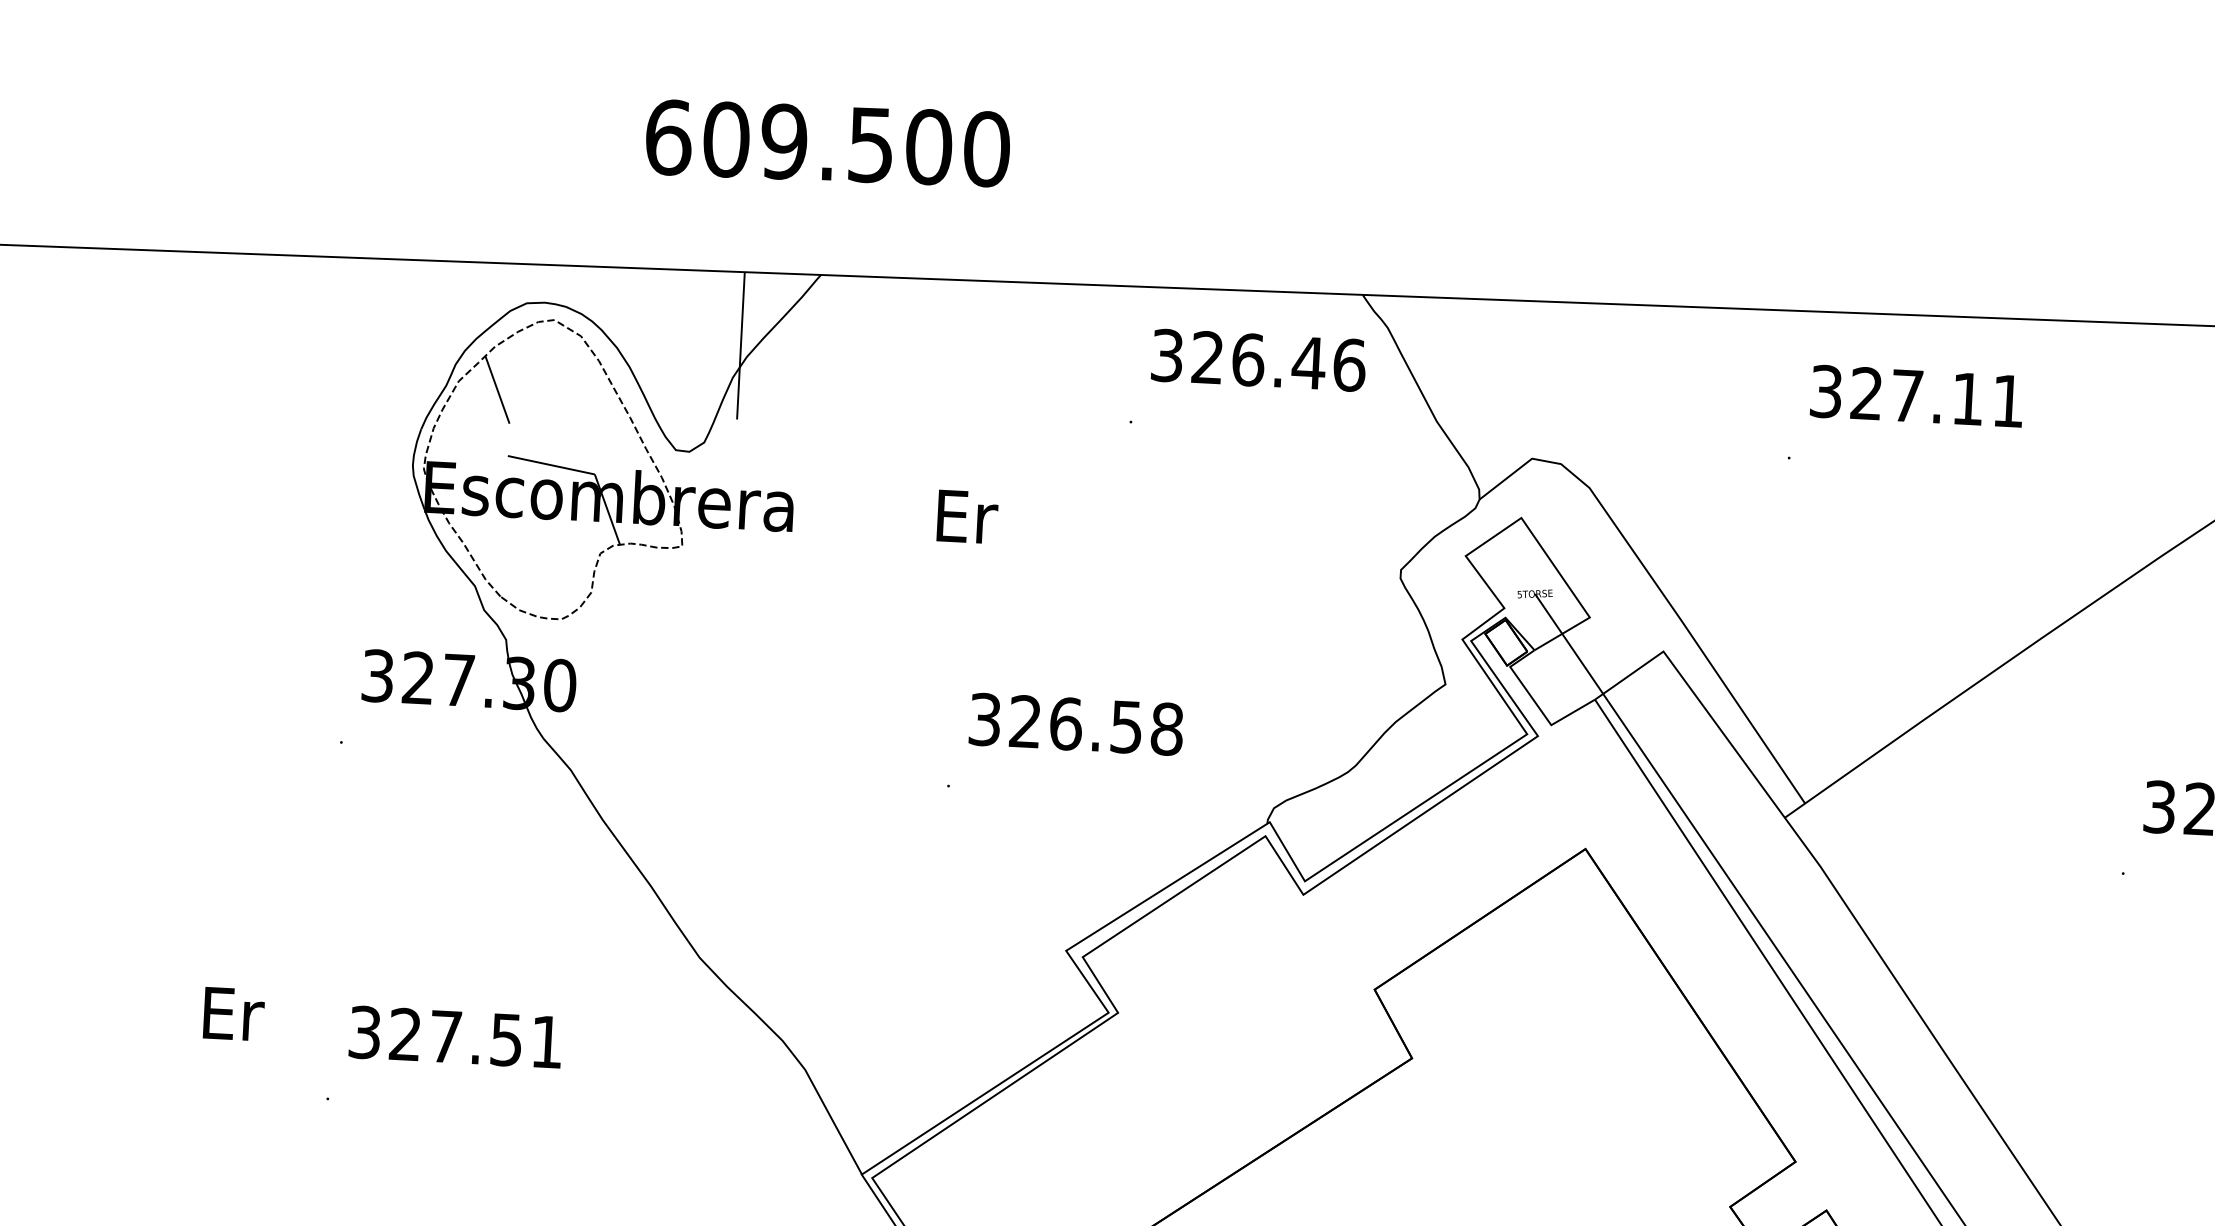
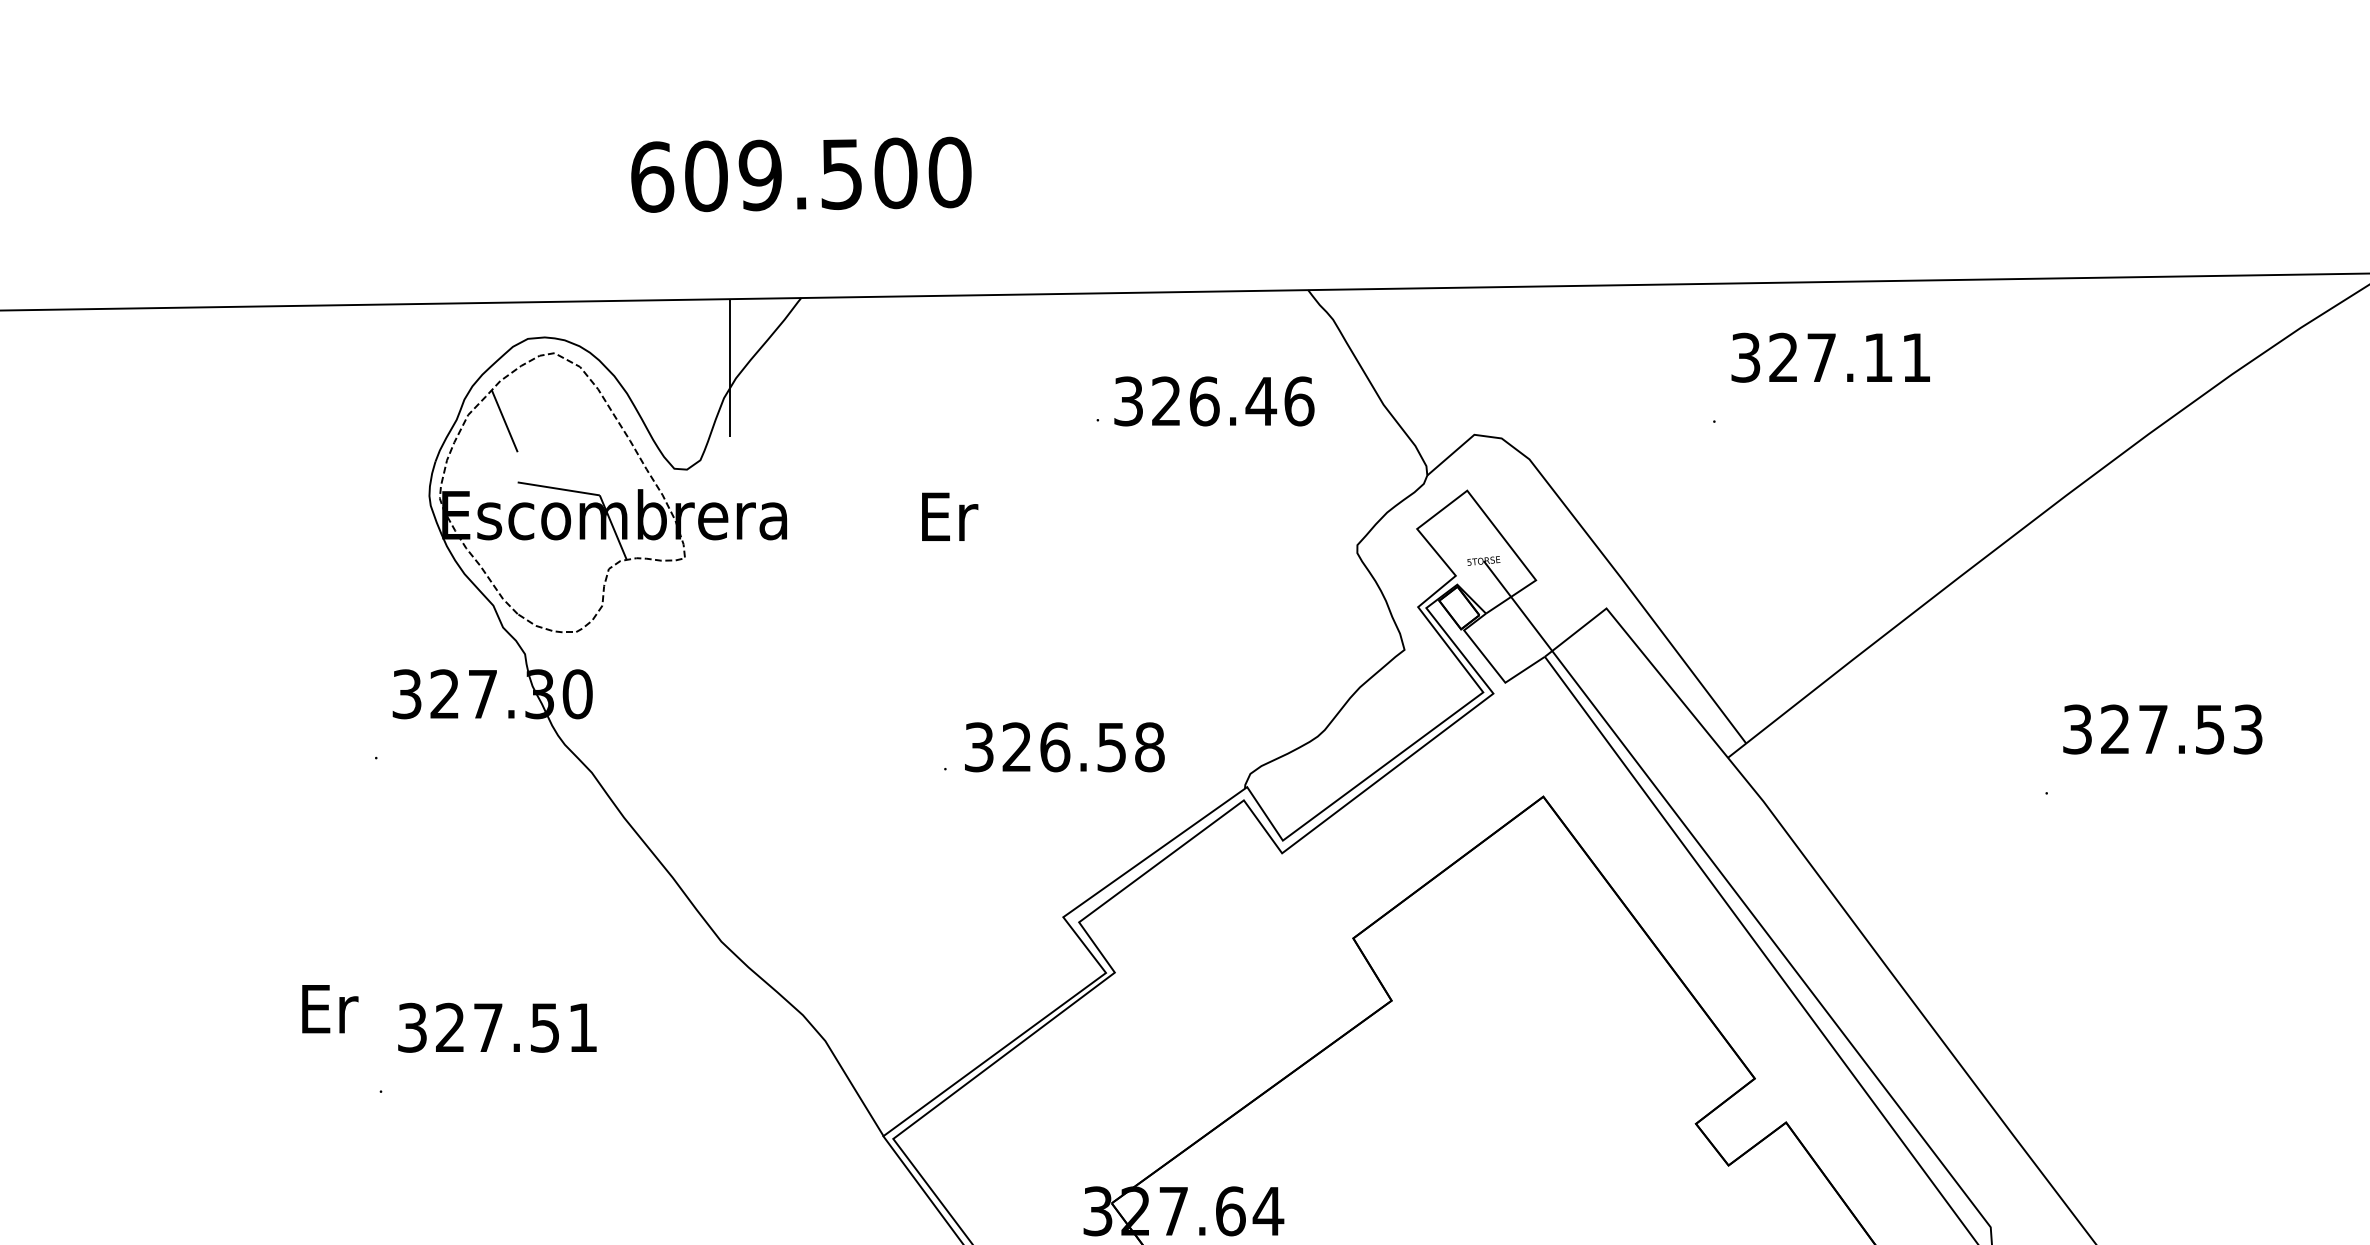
text: (1258, 360) -> (1214, 401), moved
text: (1076, 724) -> (1064, 747), moved
text: (234, 1014) -> (330, 1009), moved

